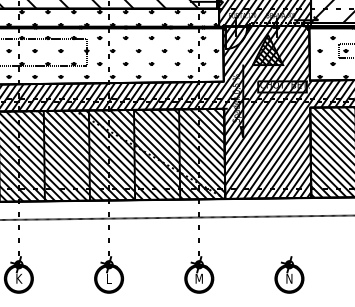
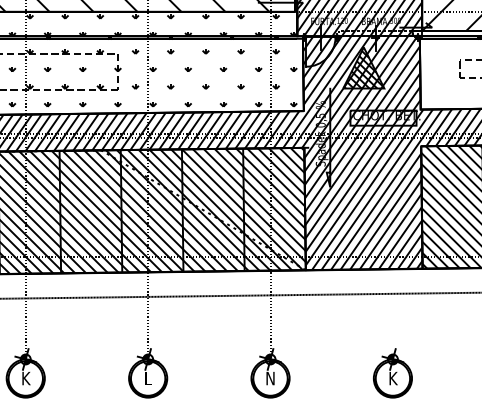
hatch: (328, 57) -> (445, 78), removed
text: (198, 278) -> (269, 378), M -> N
text: (289, 278) -> (392, 378), N -> K

